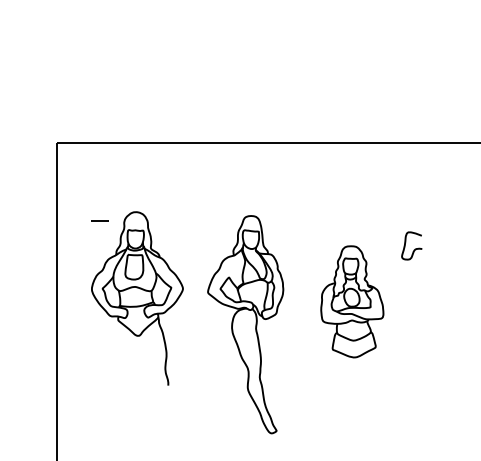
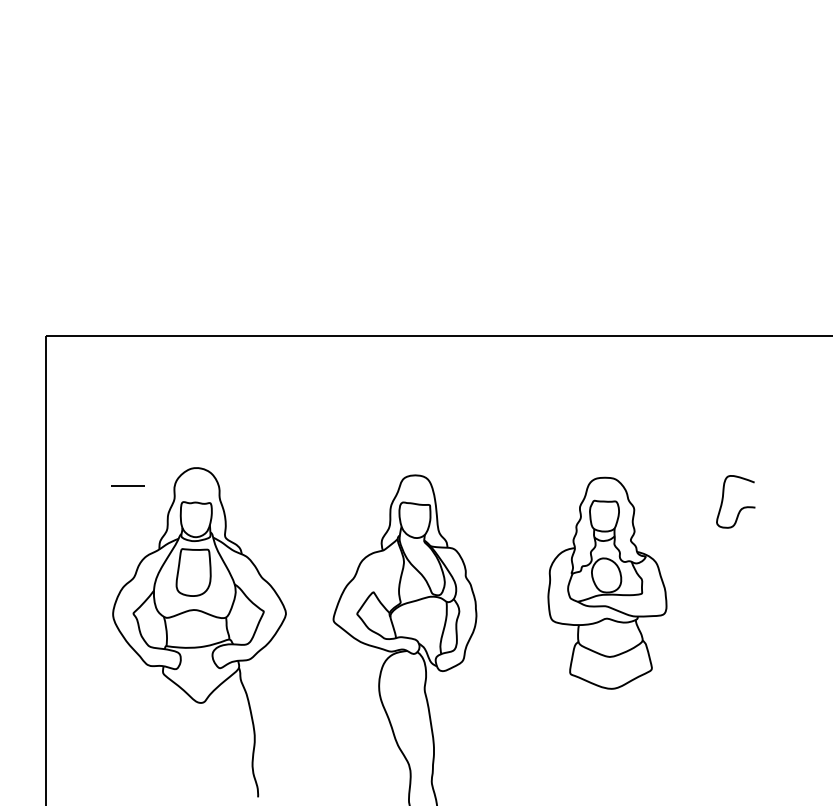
curve: (415, 248) -> (742, 506), moved
part: (352, 301) -> (607, 582), moved

